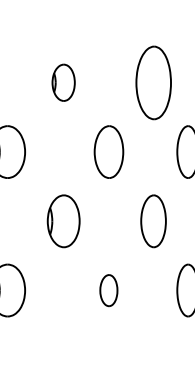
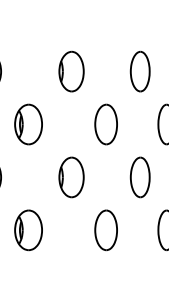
part: (63, 82) -> (71, 71), size x1.43
part: (152, 82) -> (139, 71), size x0.71
part: (108, 290) -> (105, 230), size x1.67

